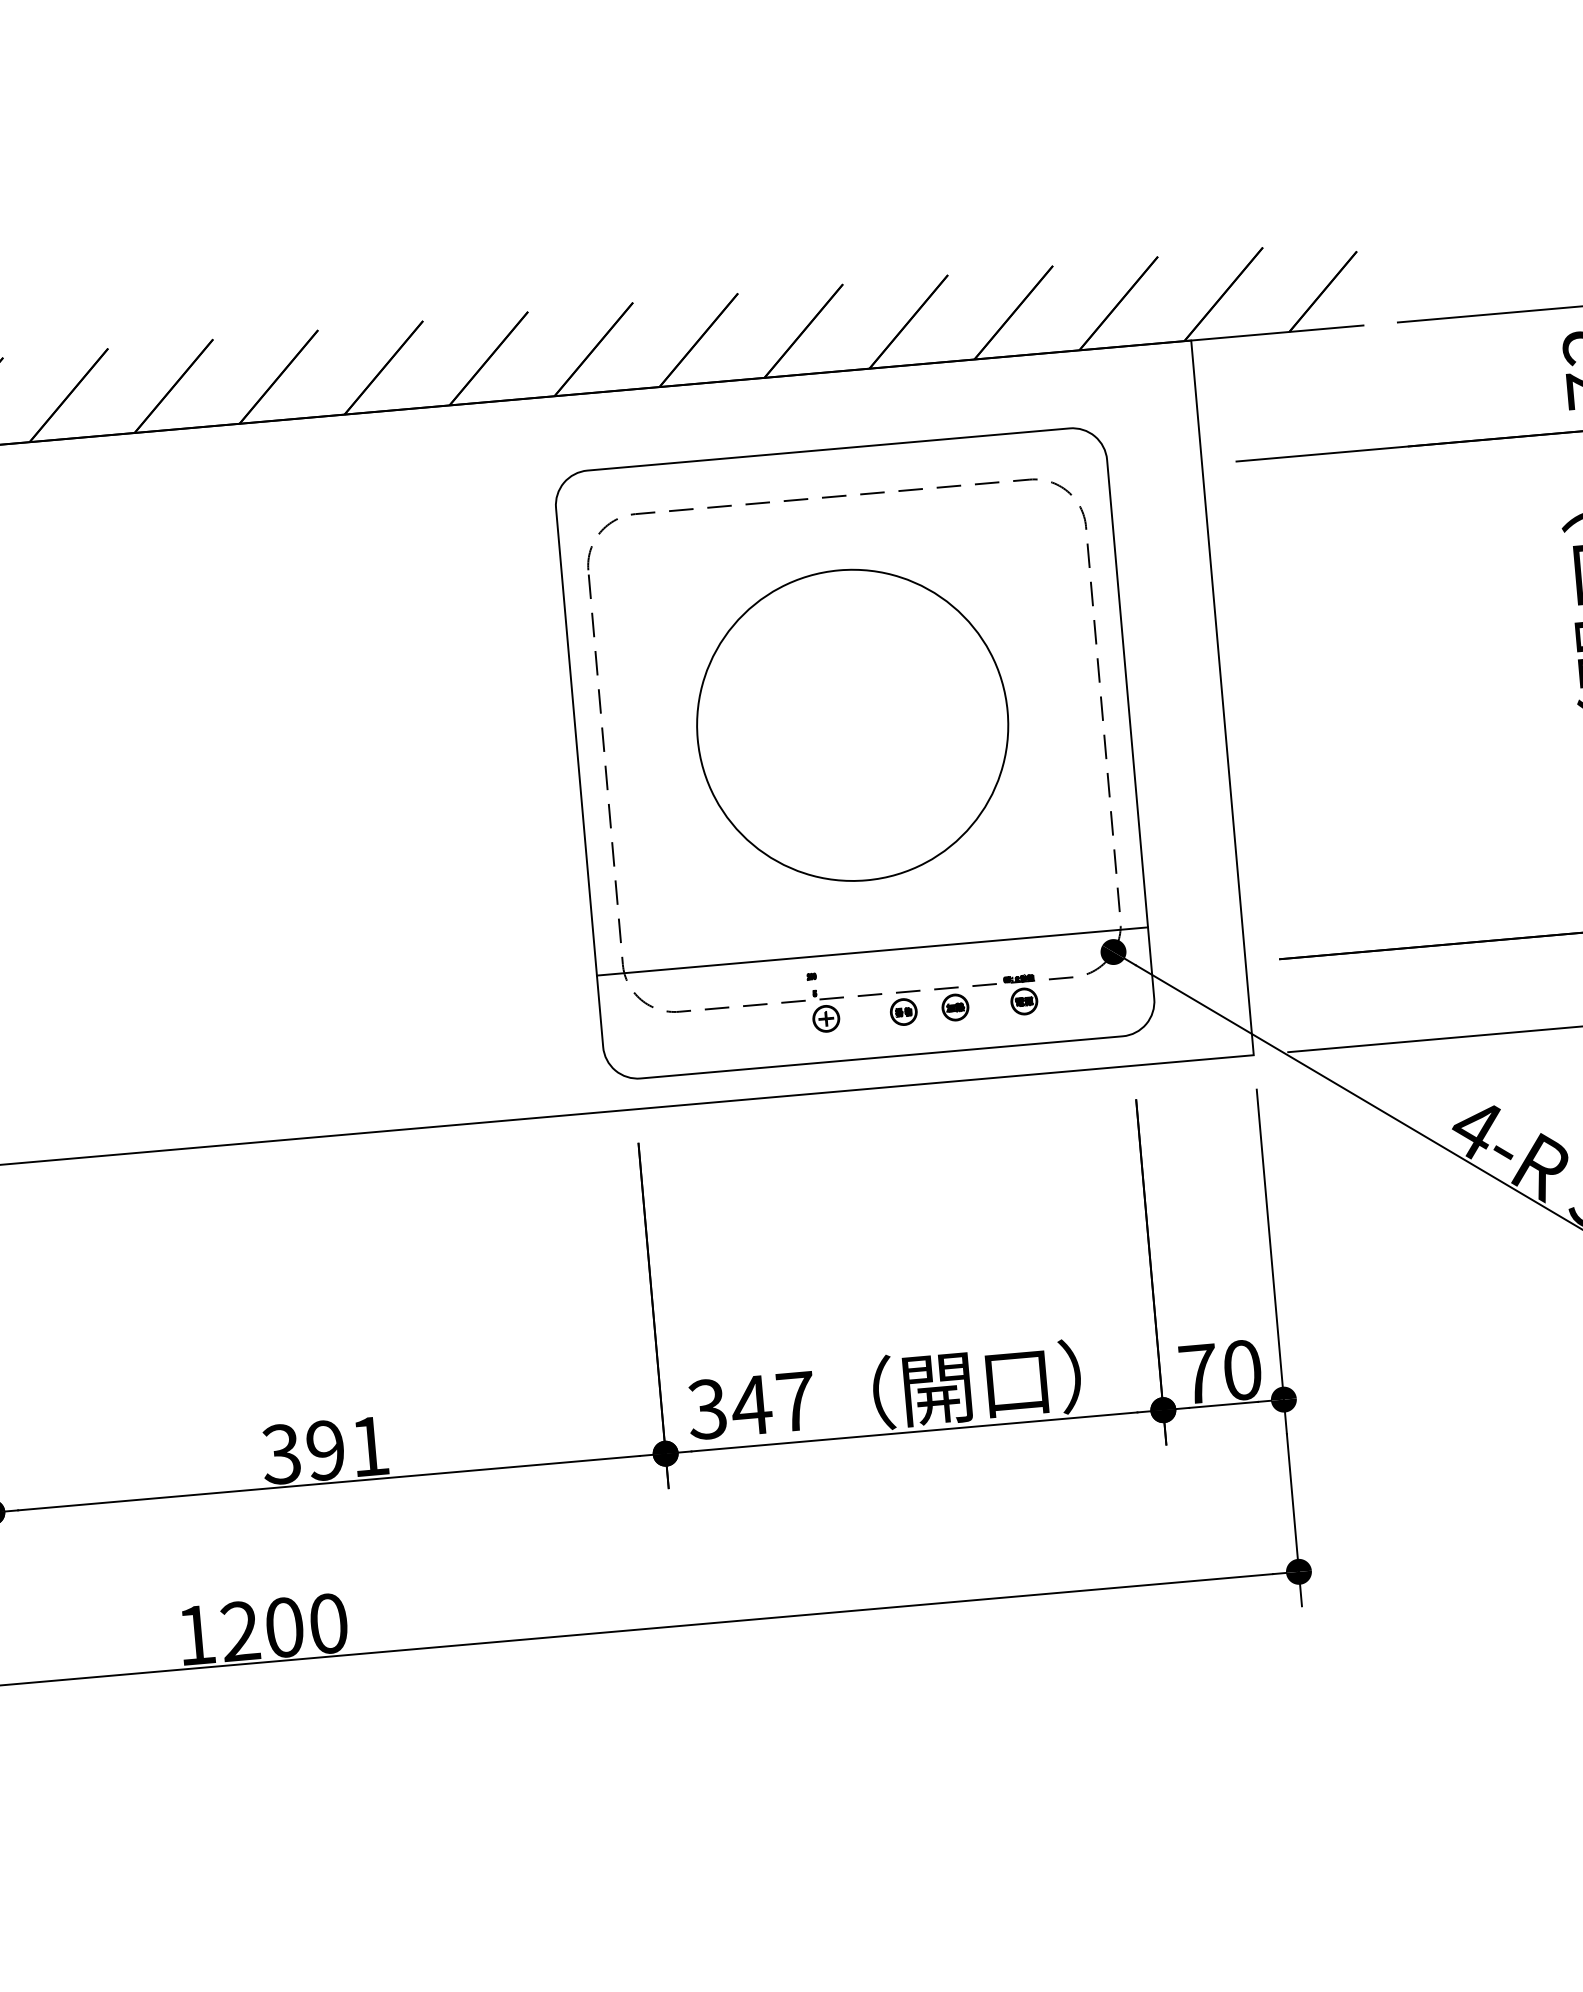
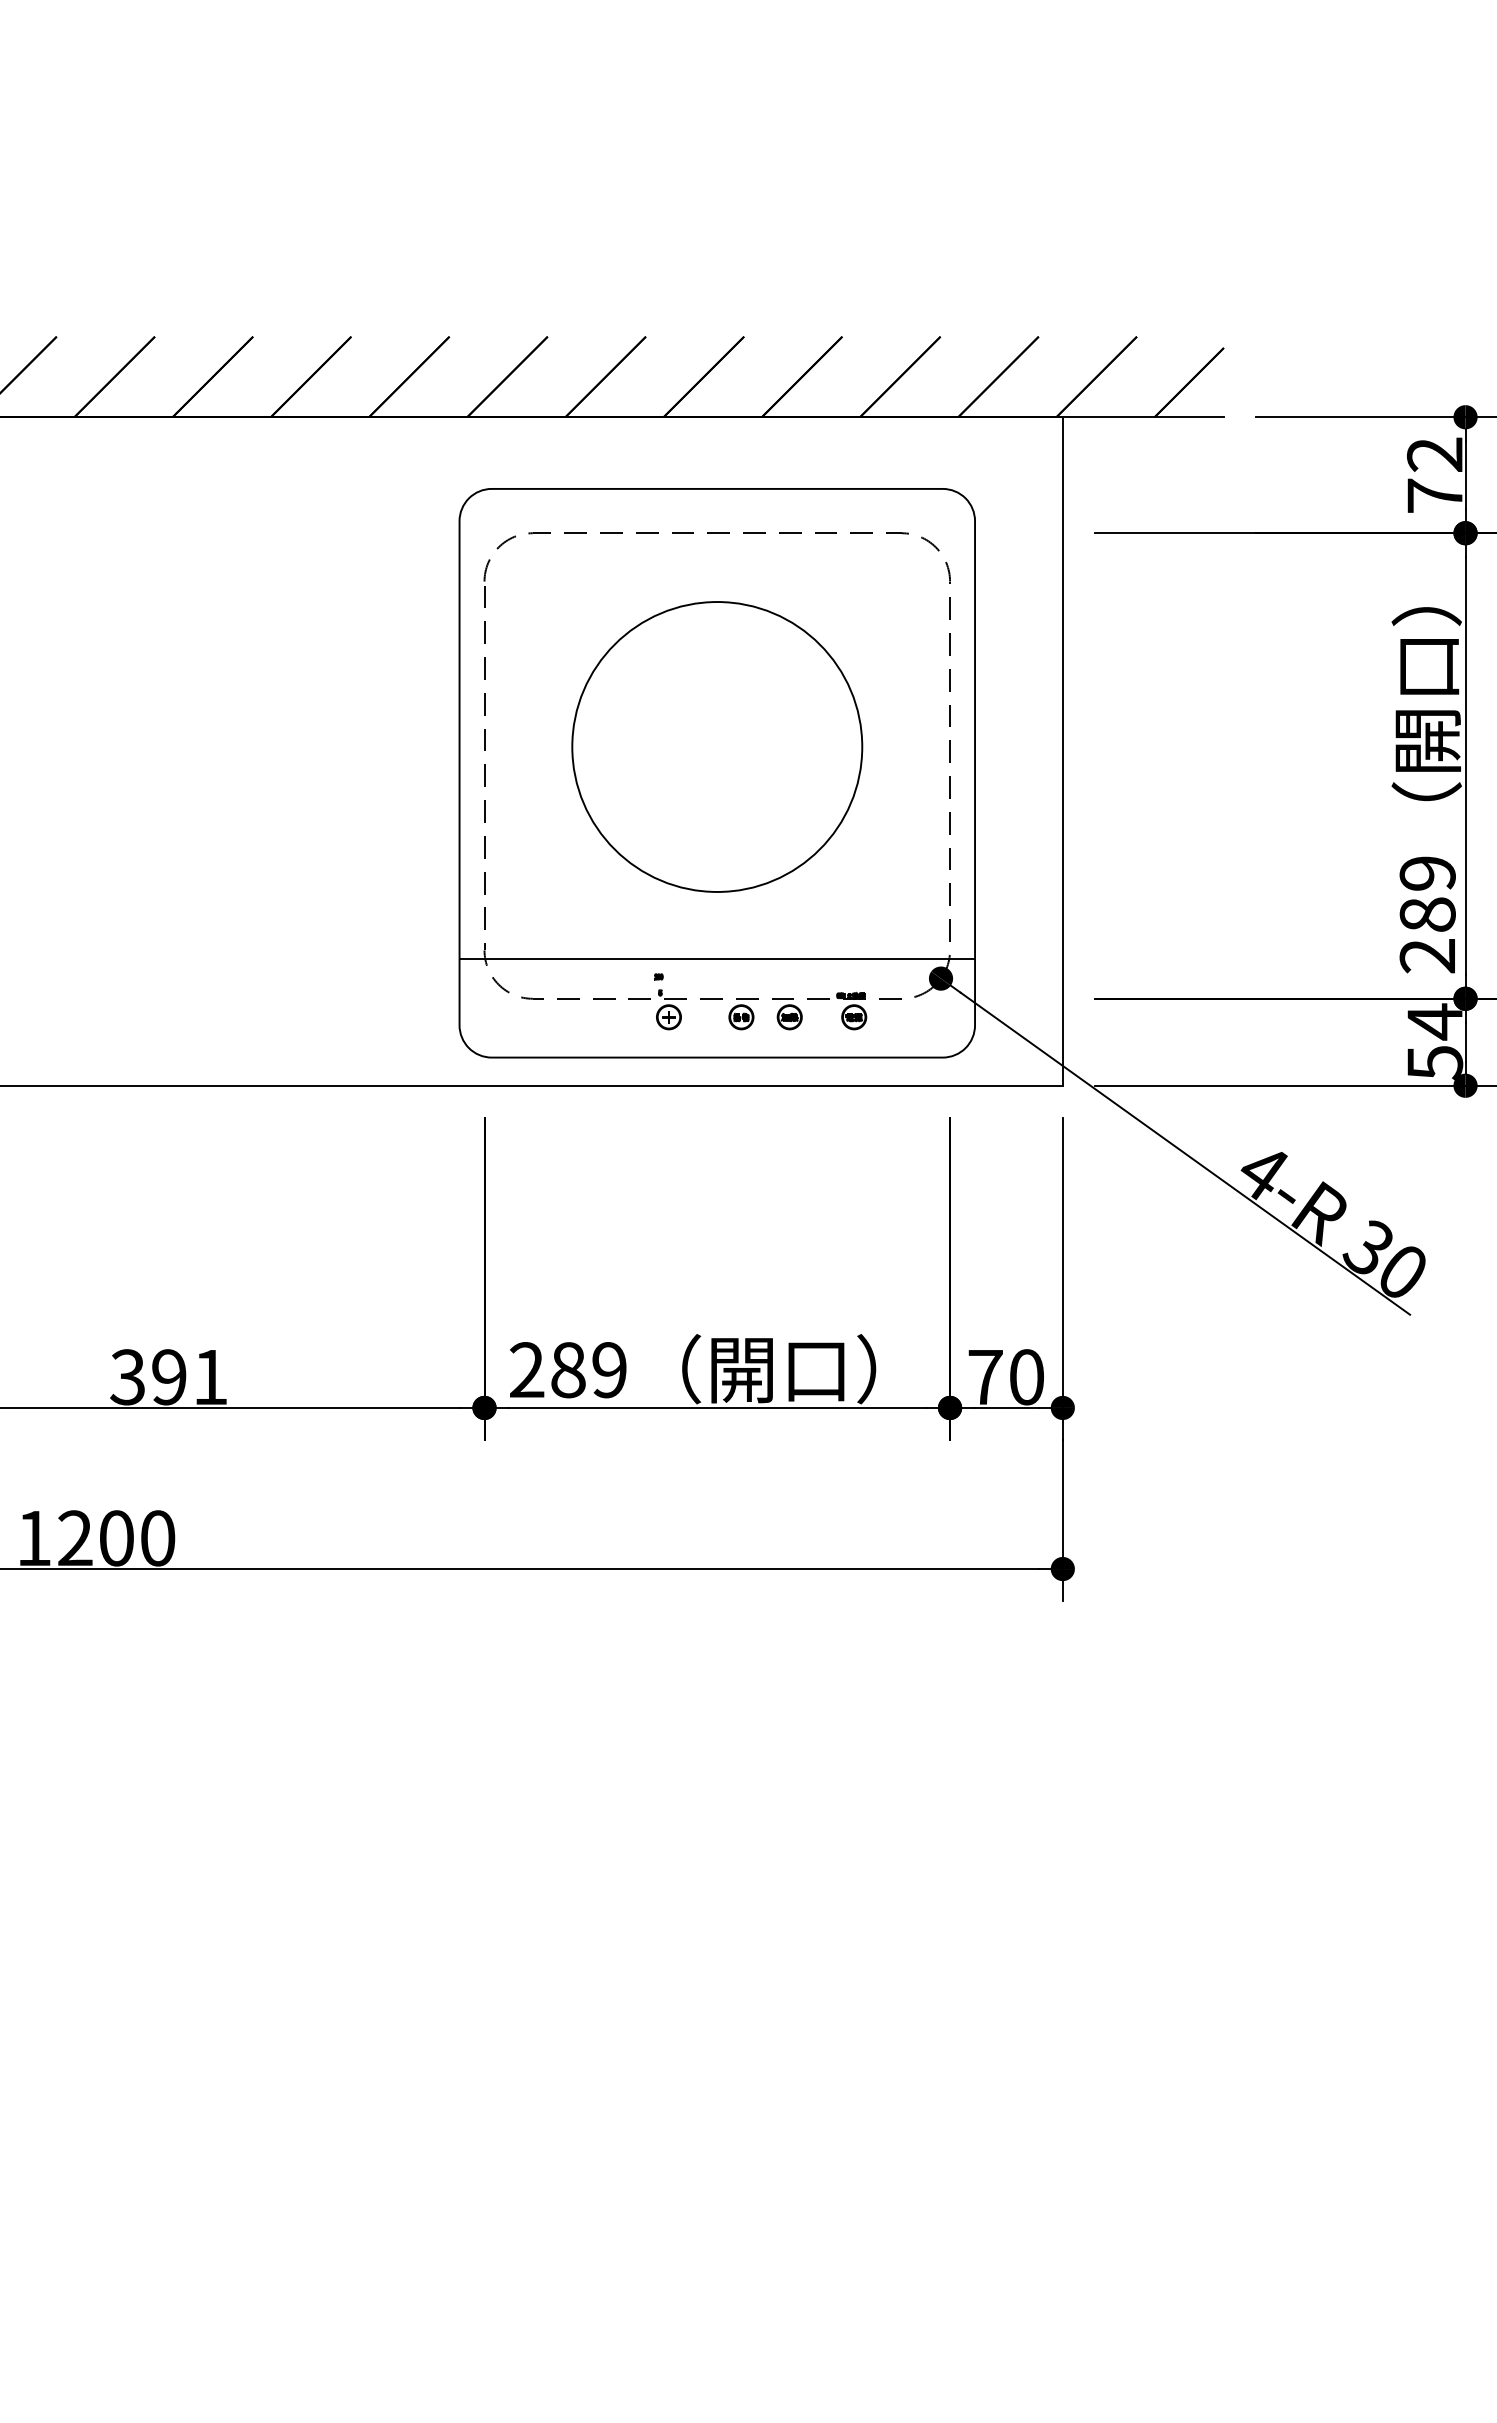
text: (750, 1405) -> (567, 1370), 347 -> 289

